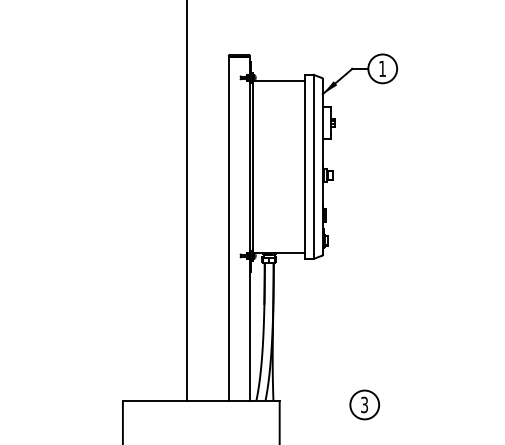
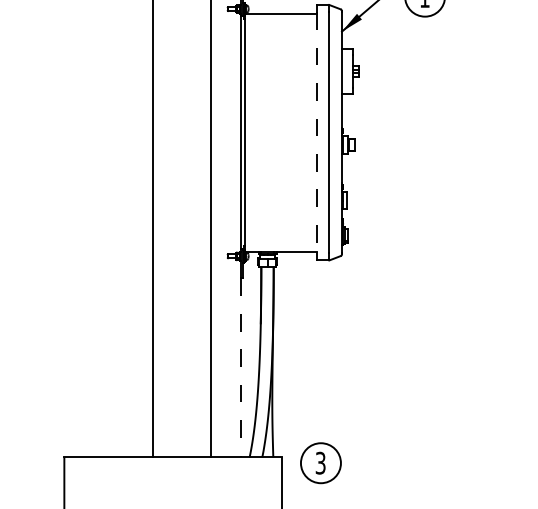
line: (305, 166) -> (317, 132), solid -> dashed
line: (249, 336) -> (240, 368), solid -> dashed
part: (364, 404) -> (320, 462), moved

